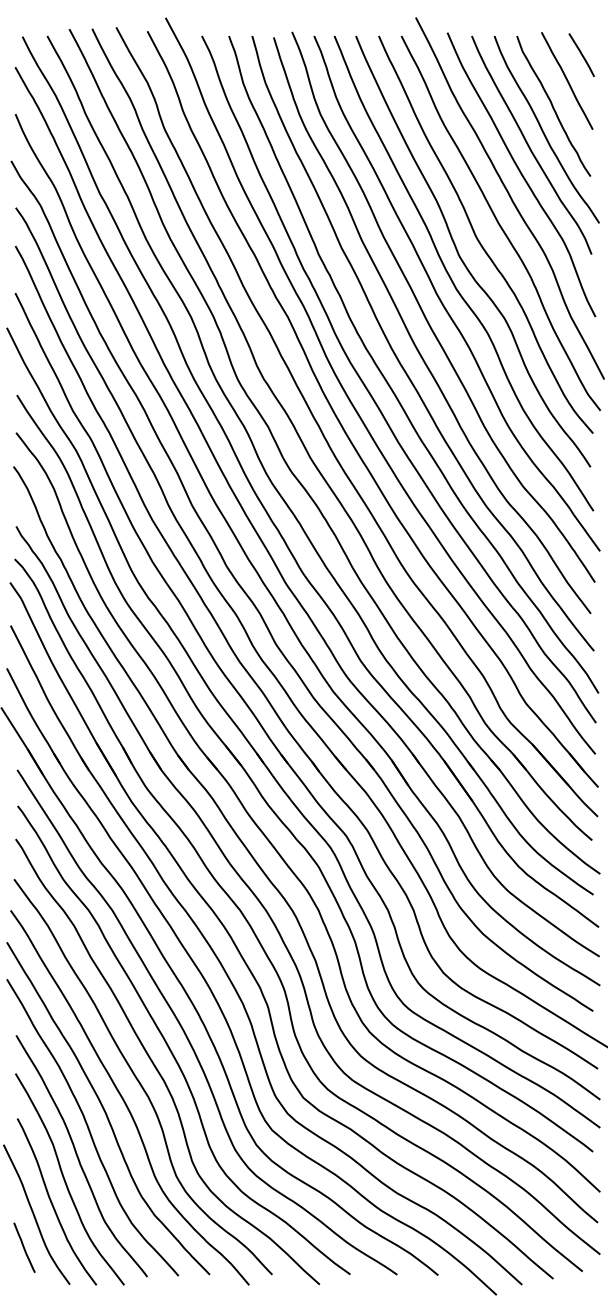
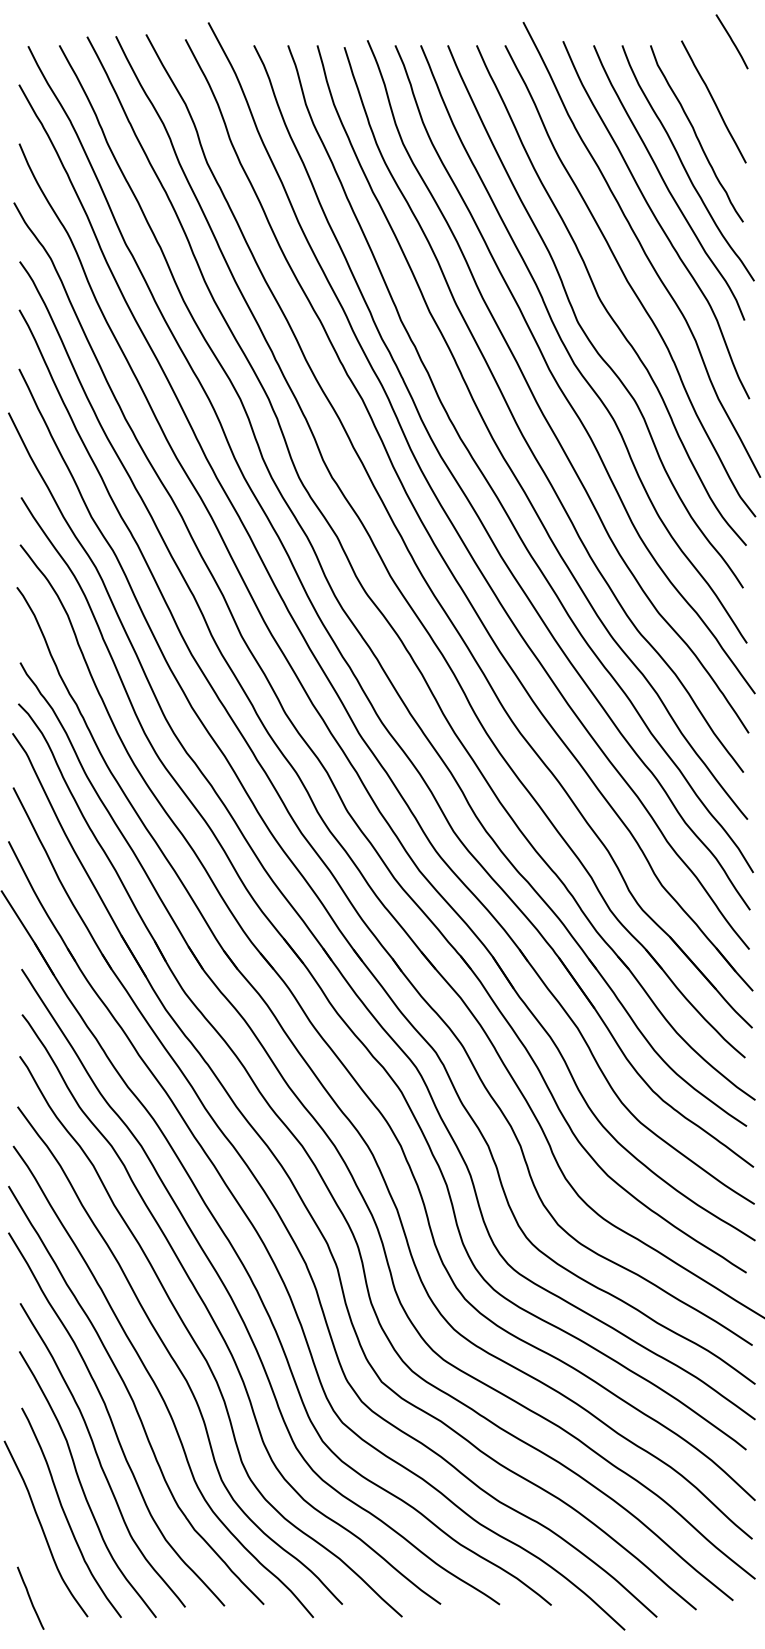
line: (581, 55) -> (731, 42), moved
line: (24, 1247) -> (30, 1597), moved

